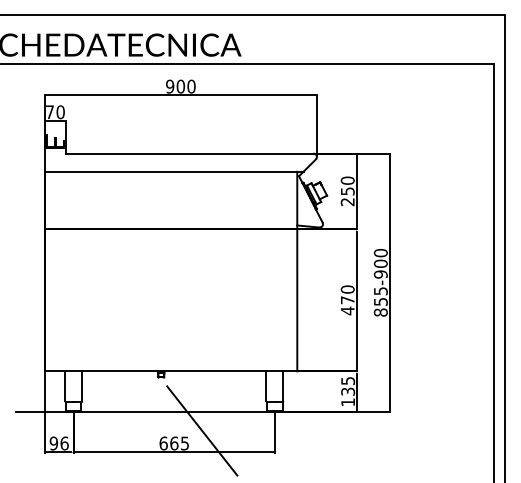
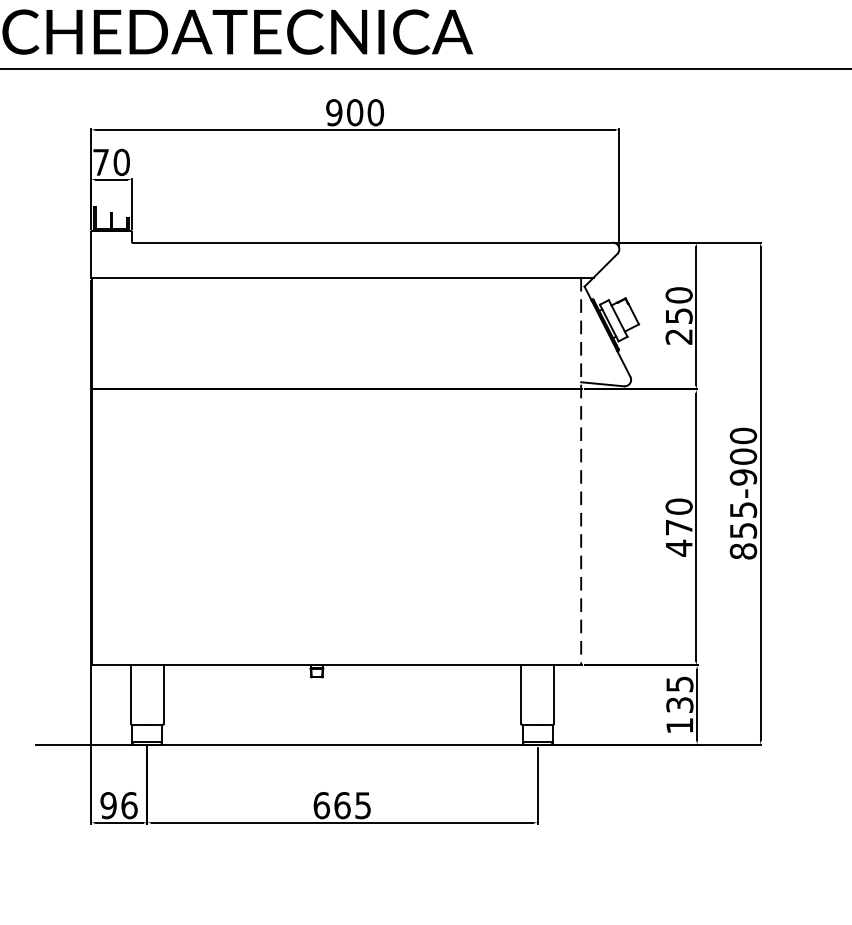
line: (297, 271) -> (581, 471), solid -> dashed
line: (202, 430) -> (397, 780), removed

